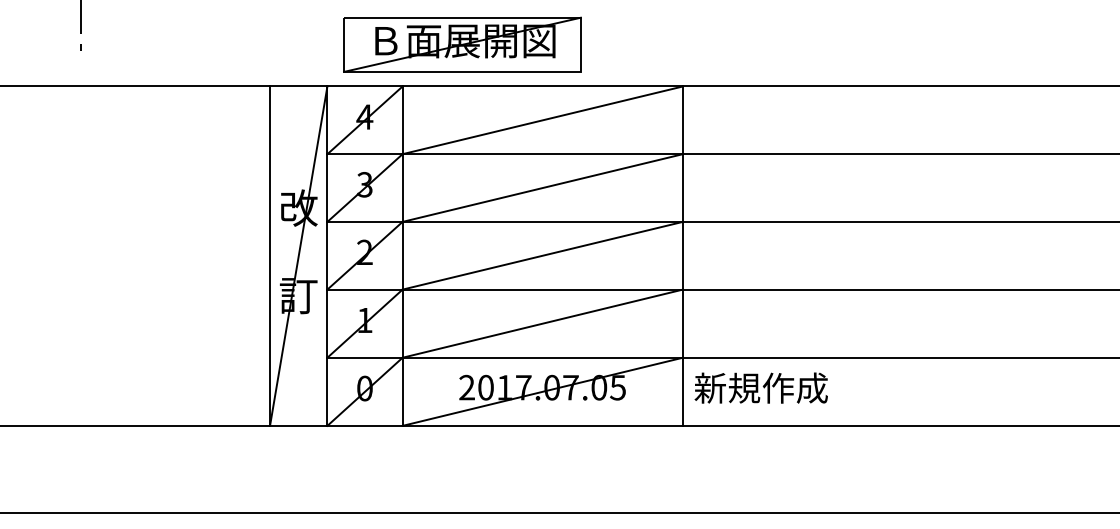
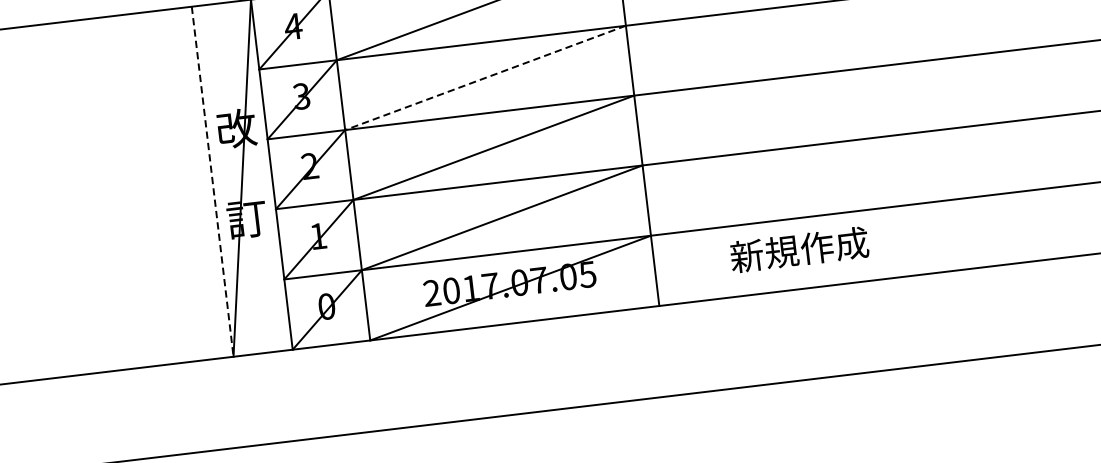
line: (542, 188) -> (485, 78), solid -> dashed
line: (270, 256) -> (213, 182), solid -> dashed
text: (760, 387) -> (798, 249), moved

